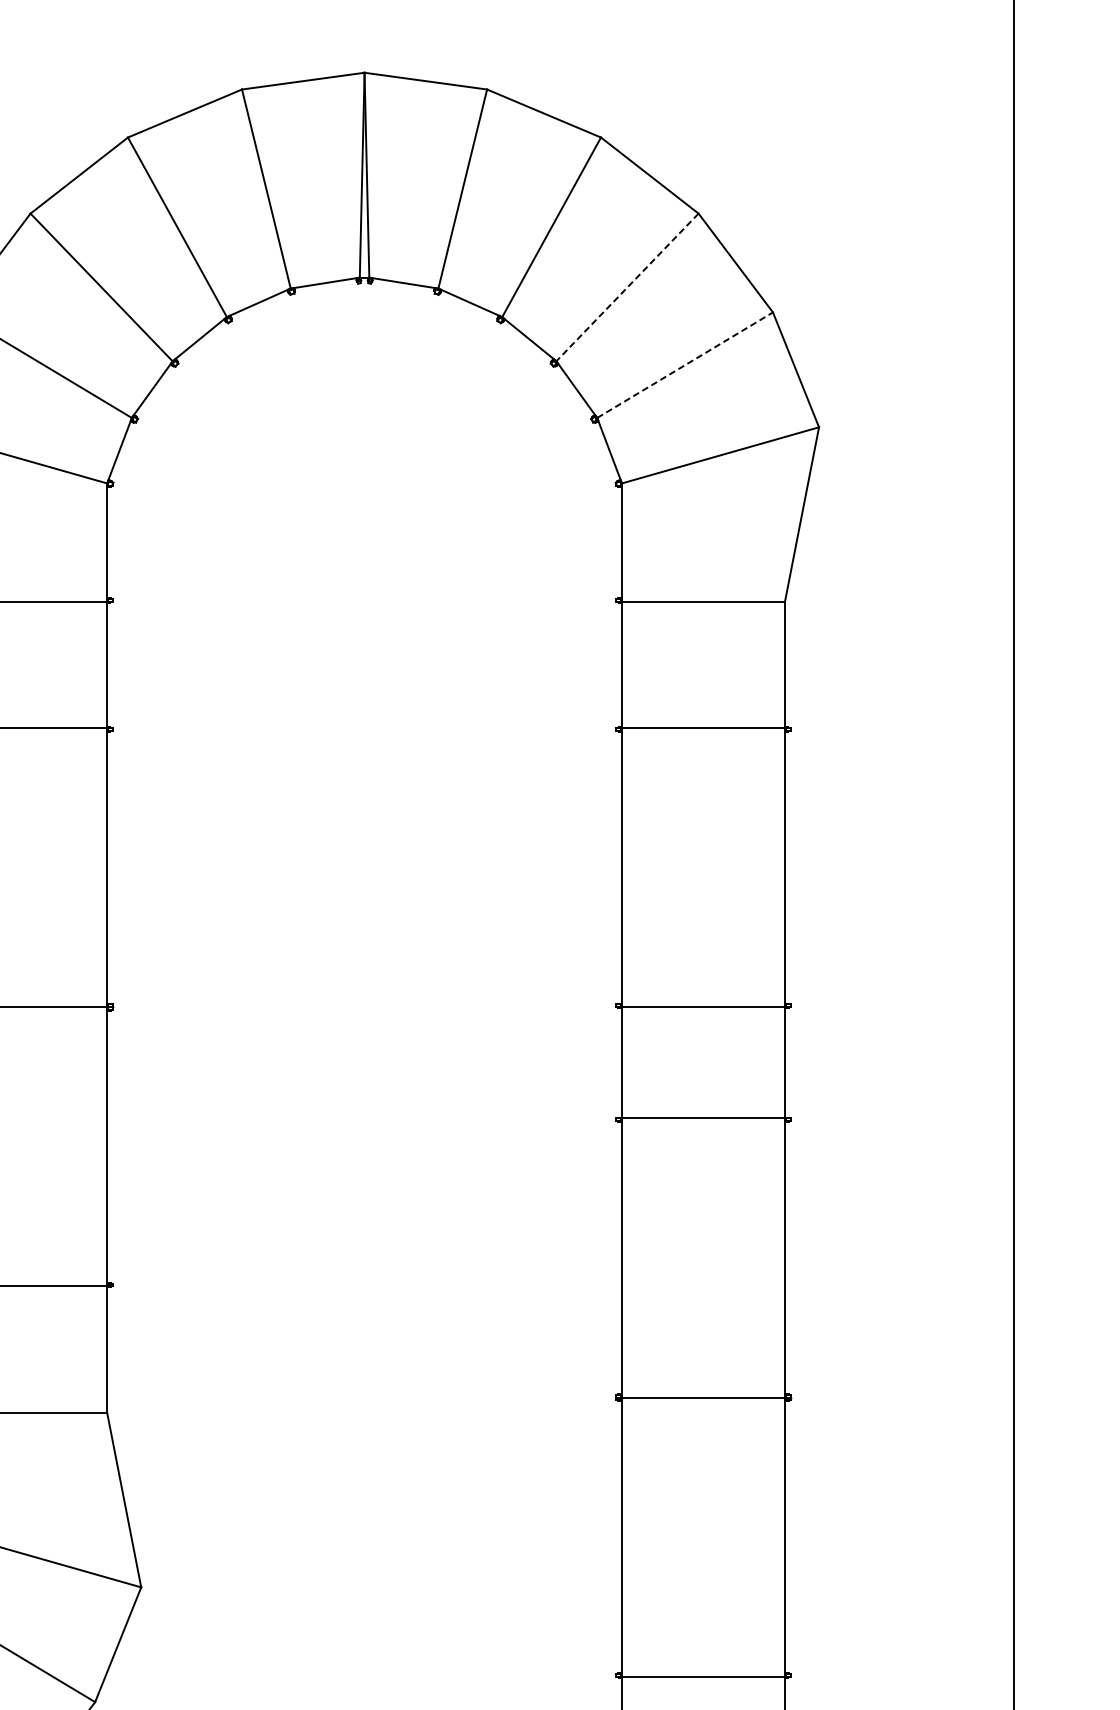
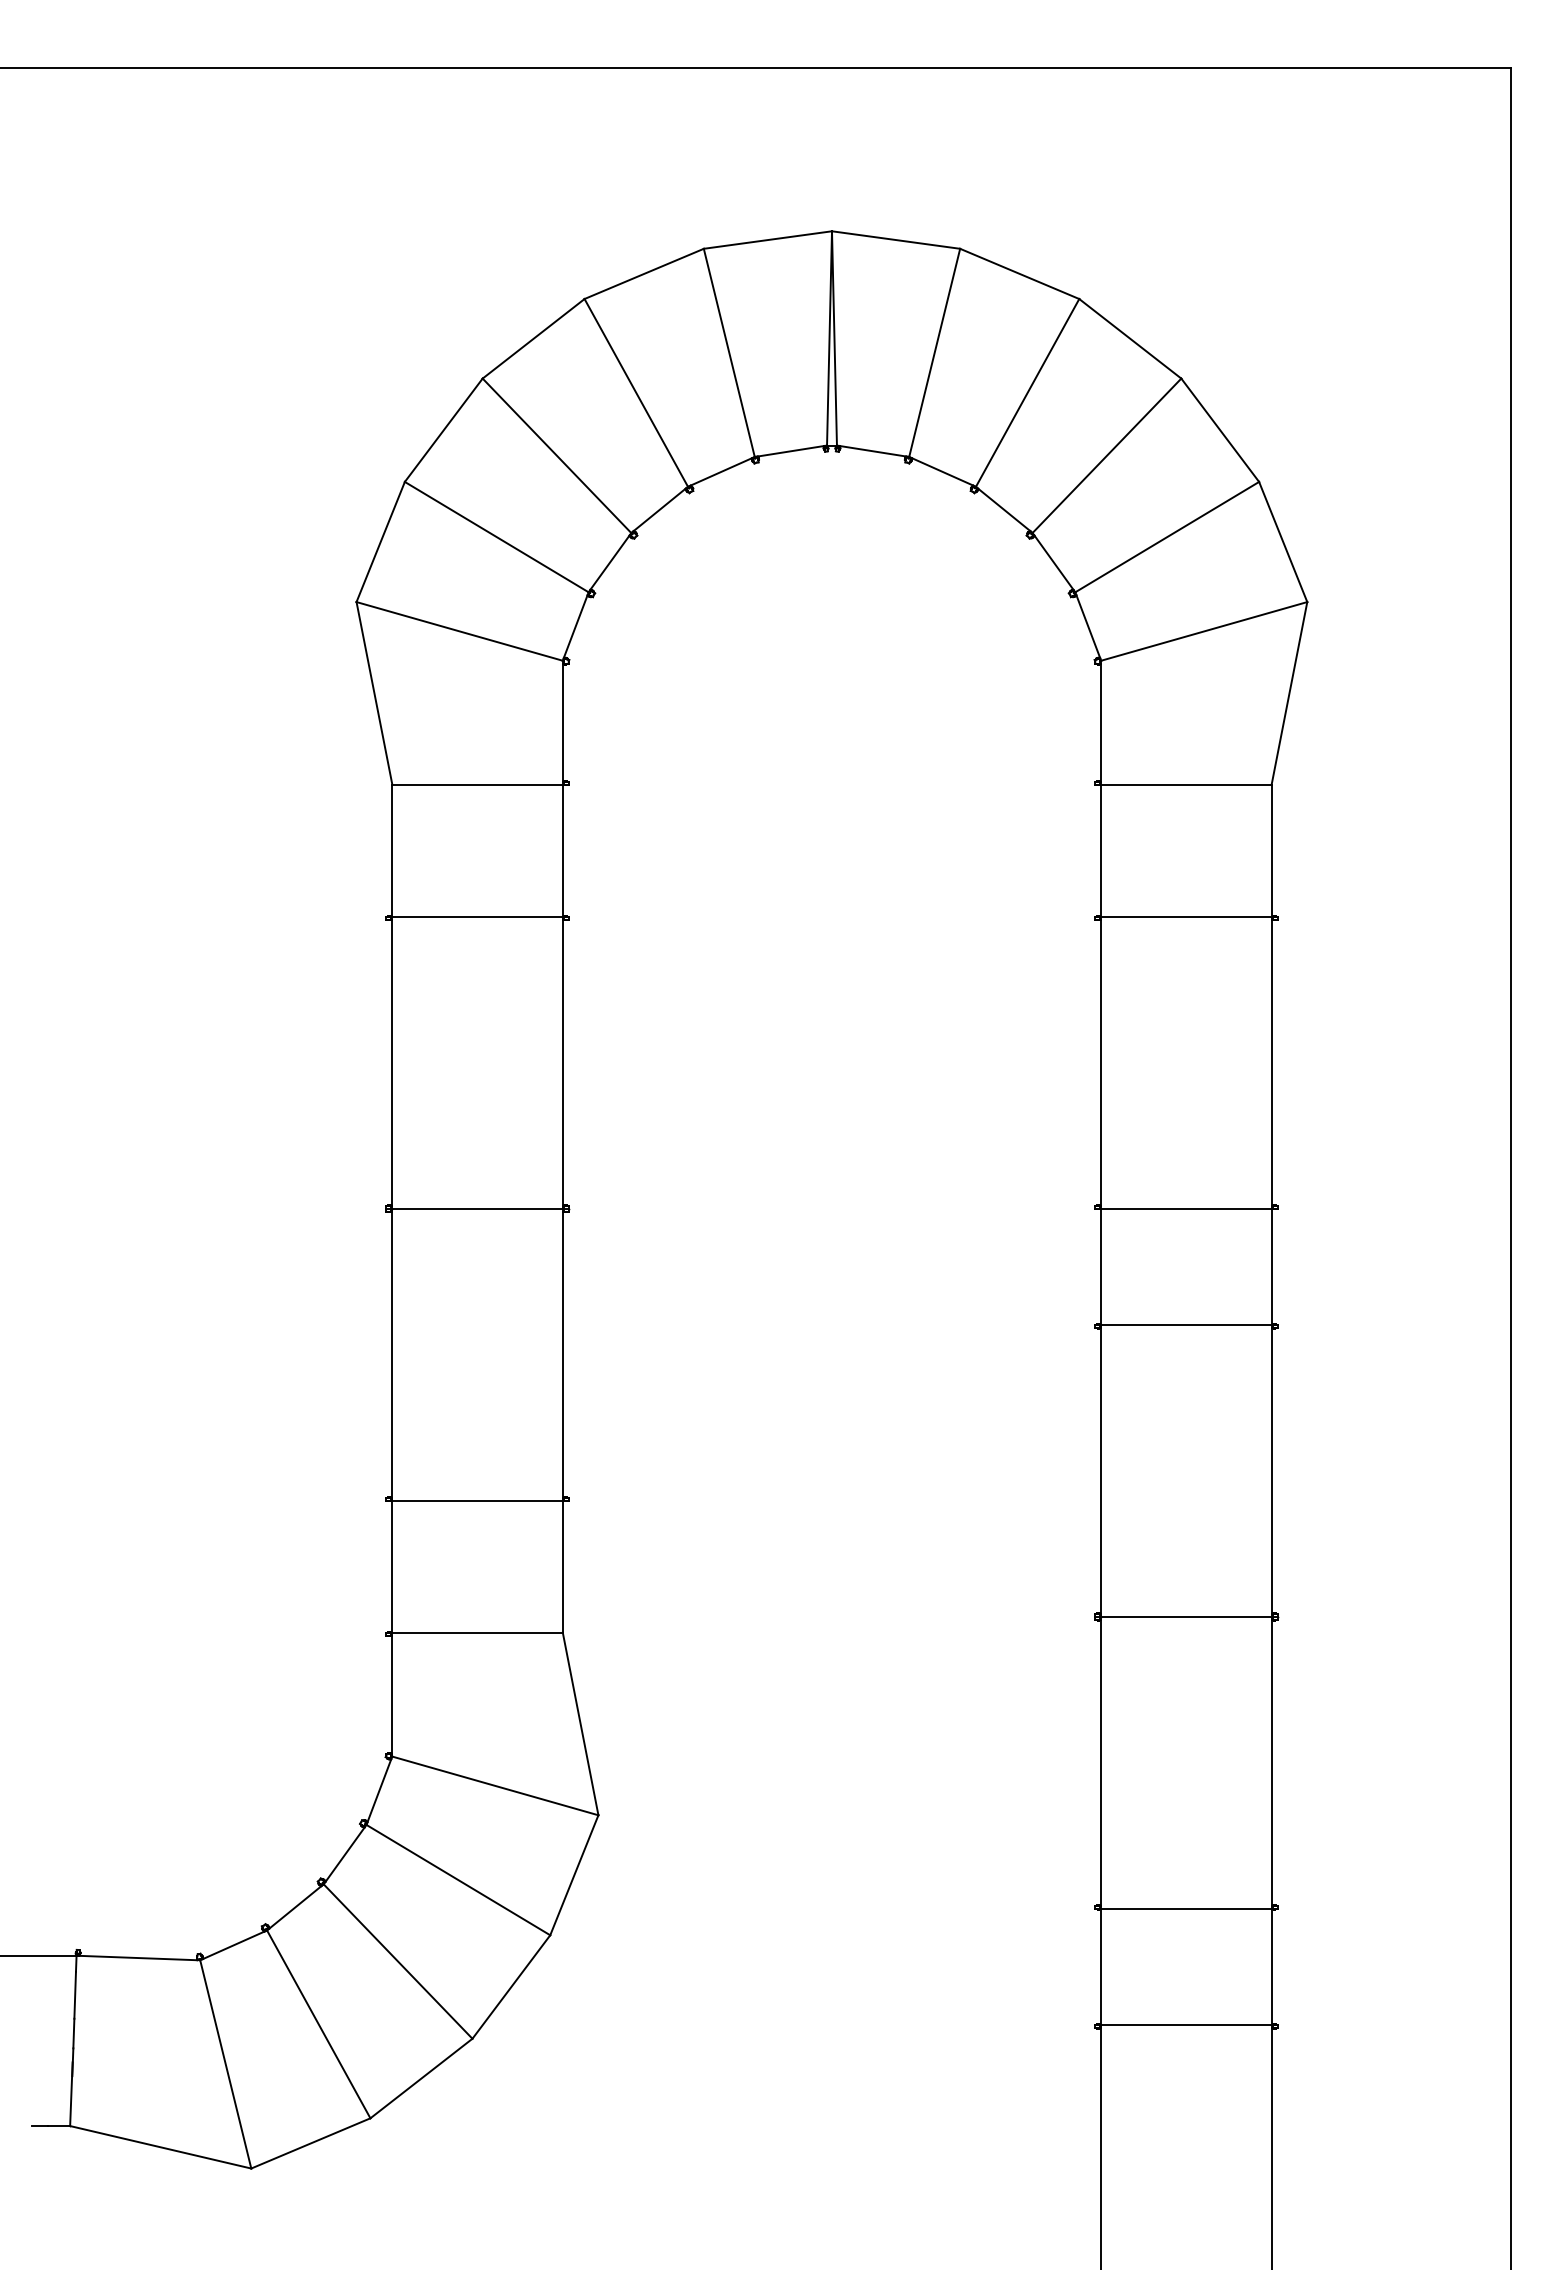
line: (627, 288) -> (1106, 456), dashed -> solid
line: (685, 364) -> (1167, 536), dashed -> solid

